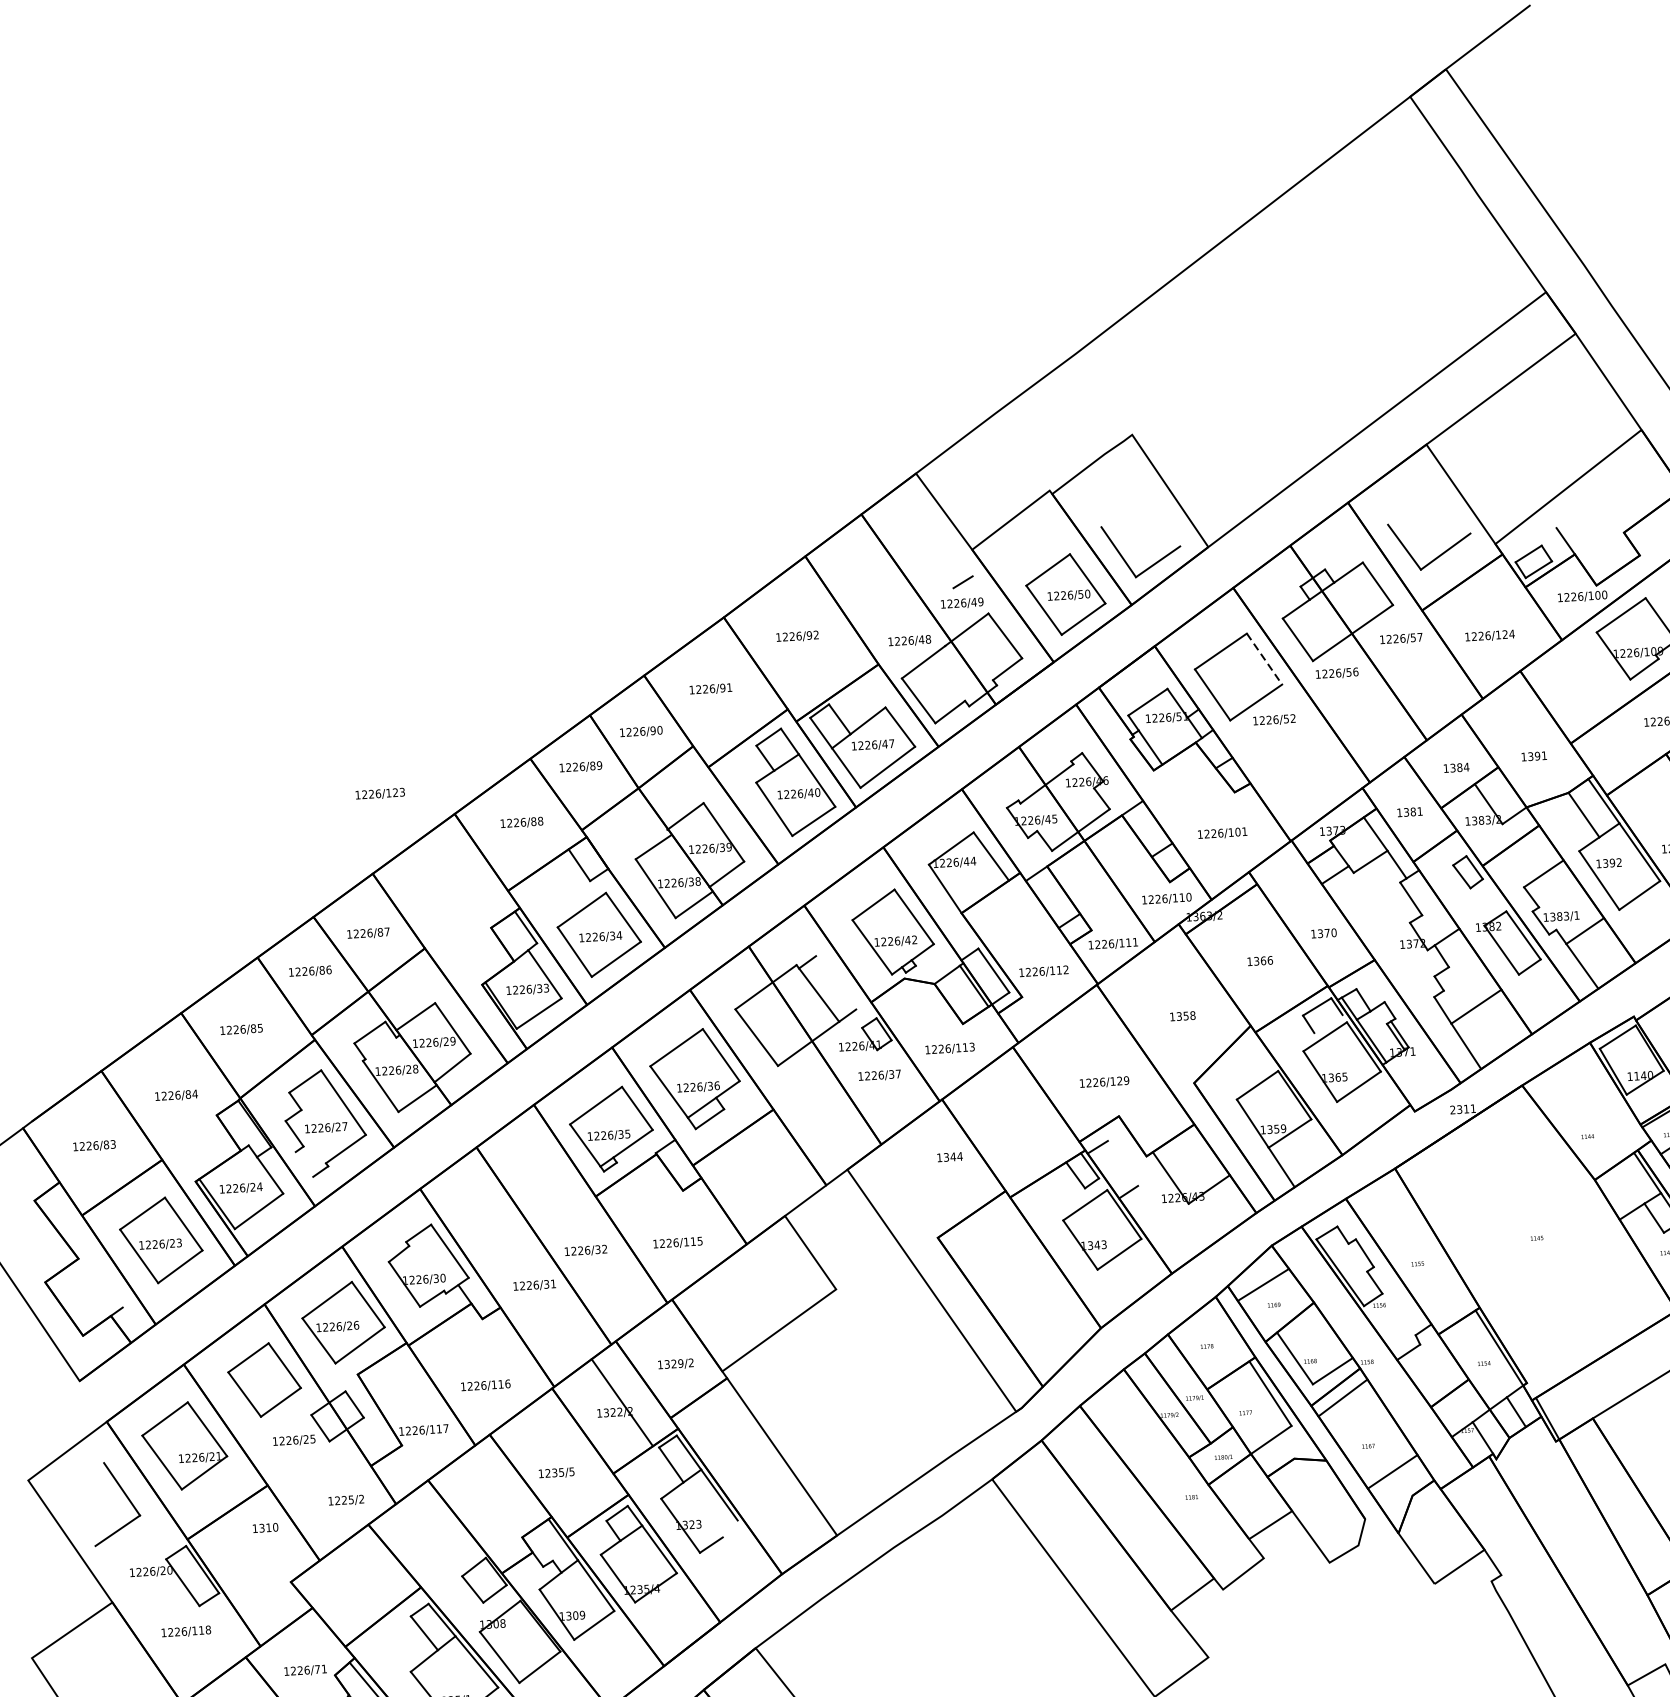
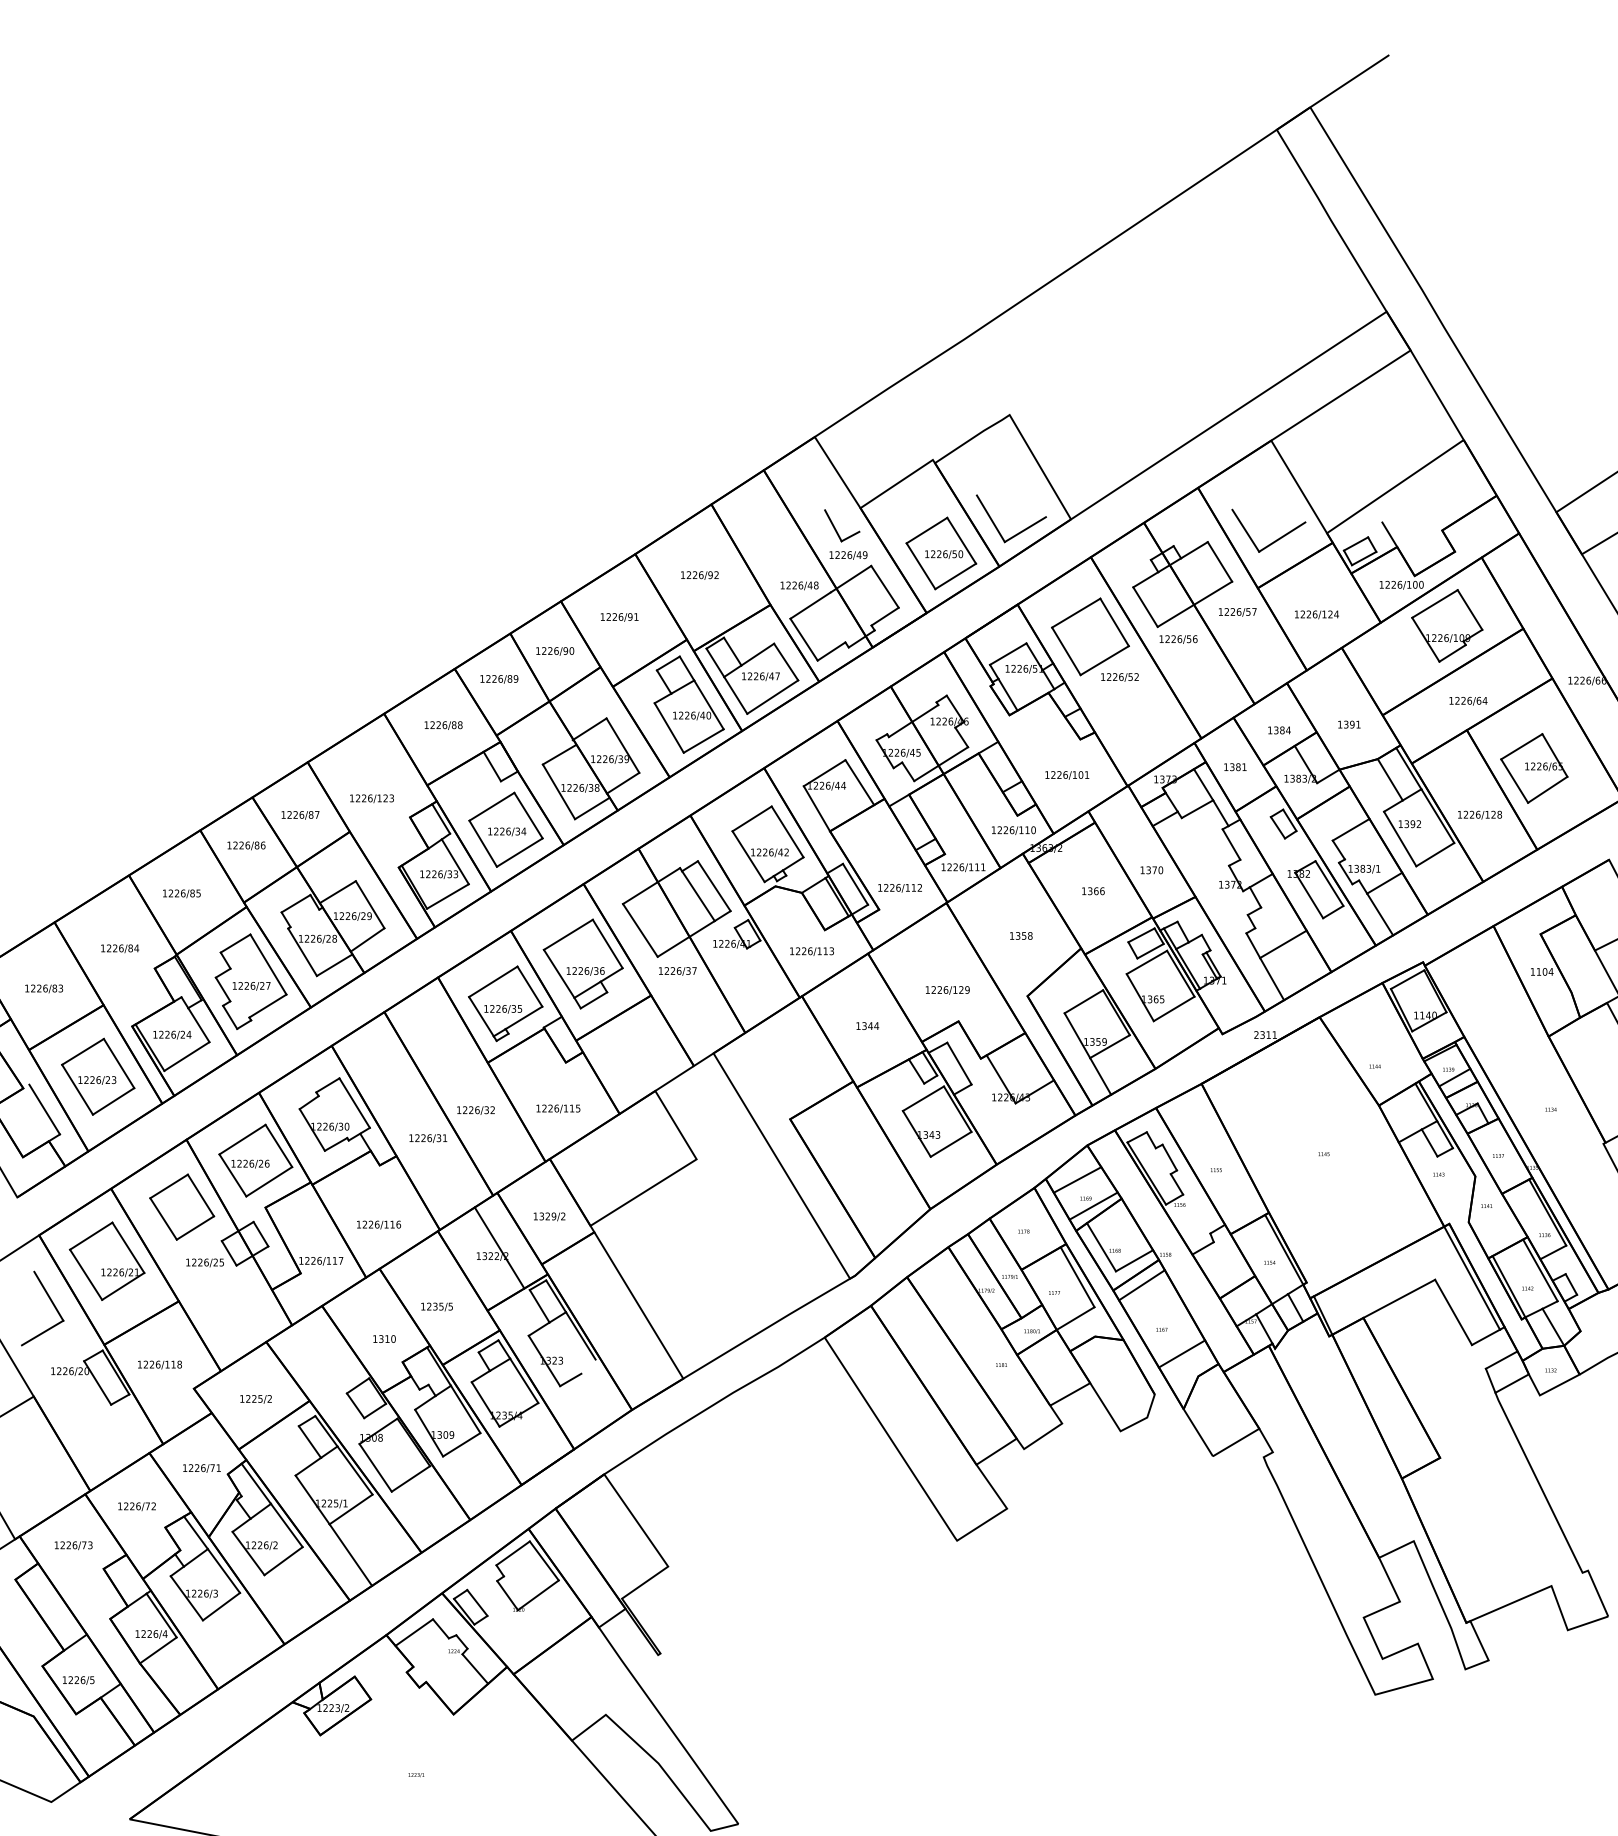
line: (943, 571) -> (833, 525), added
line: (1264, 659) -> (1114, 622), dashed -> solid
text: (379, 793) -> (371, 798), moved
line: (835, 983) -> (713, 886), added
line: (1328, 1024) -> (1150, 951), added
text: (879, 1075) -> (677, 971), moved
text: (949, 1156) -> (867, 1025), moved
line: (304, 1163) -> (230, 1016), added
line: (1123, 1163) -> (959, 1063), added
line: (103, 1280) -> (44, 1109), added
line: (1283, 1312) -> (1093, 1205), added
text: (345, 1500) -> (255, 1399), moved
text: (265, 1527) -> (384, 1338), moved
text: (185, 1631) -> (159, 1364), moved

